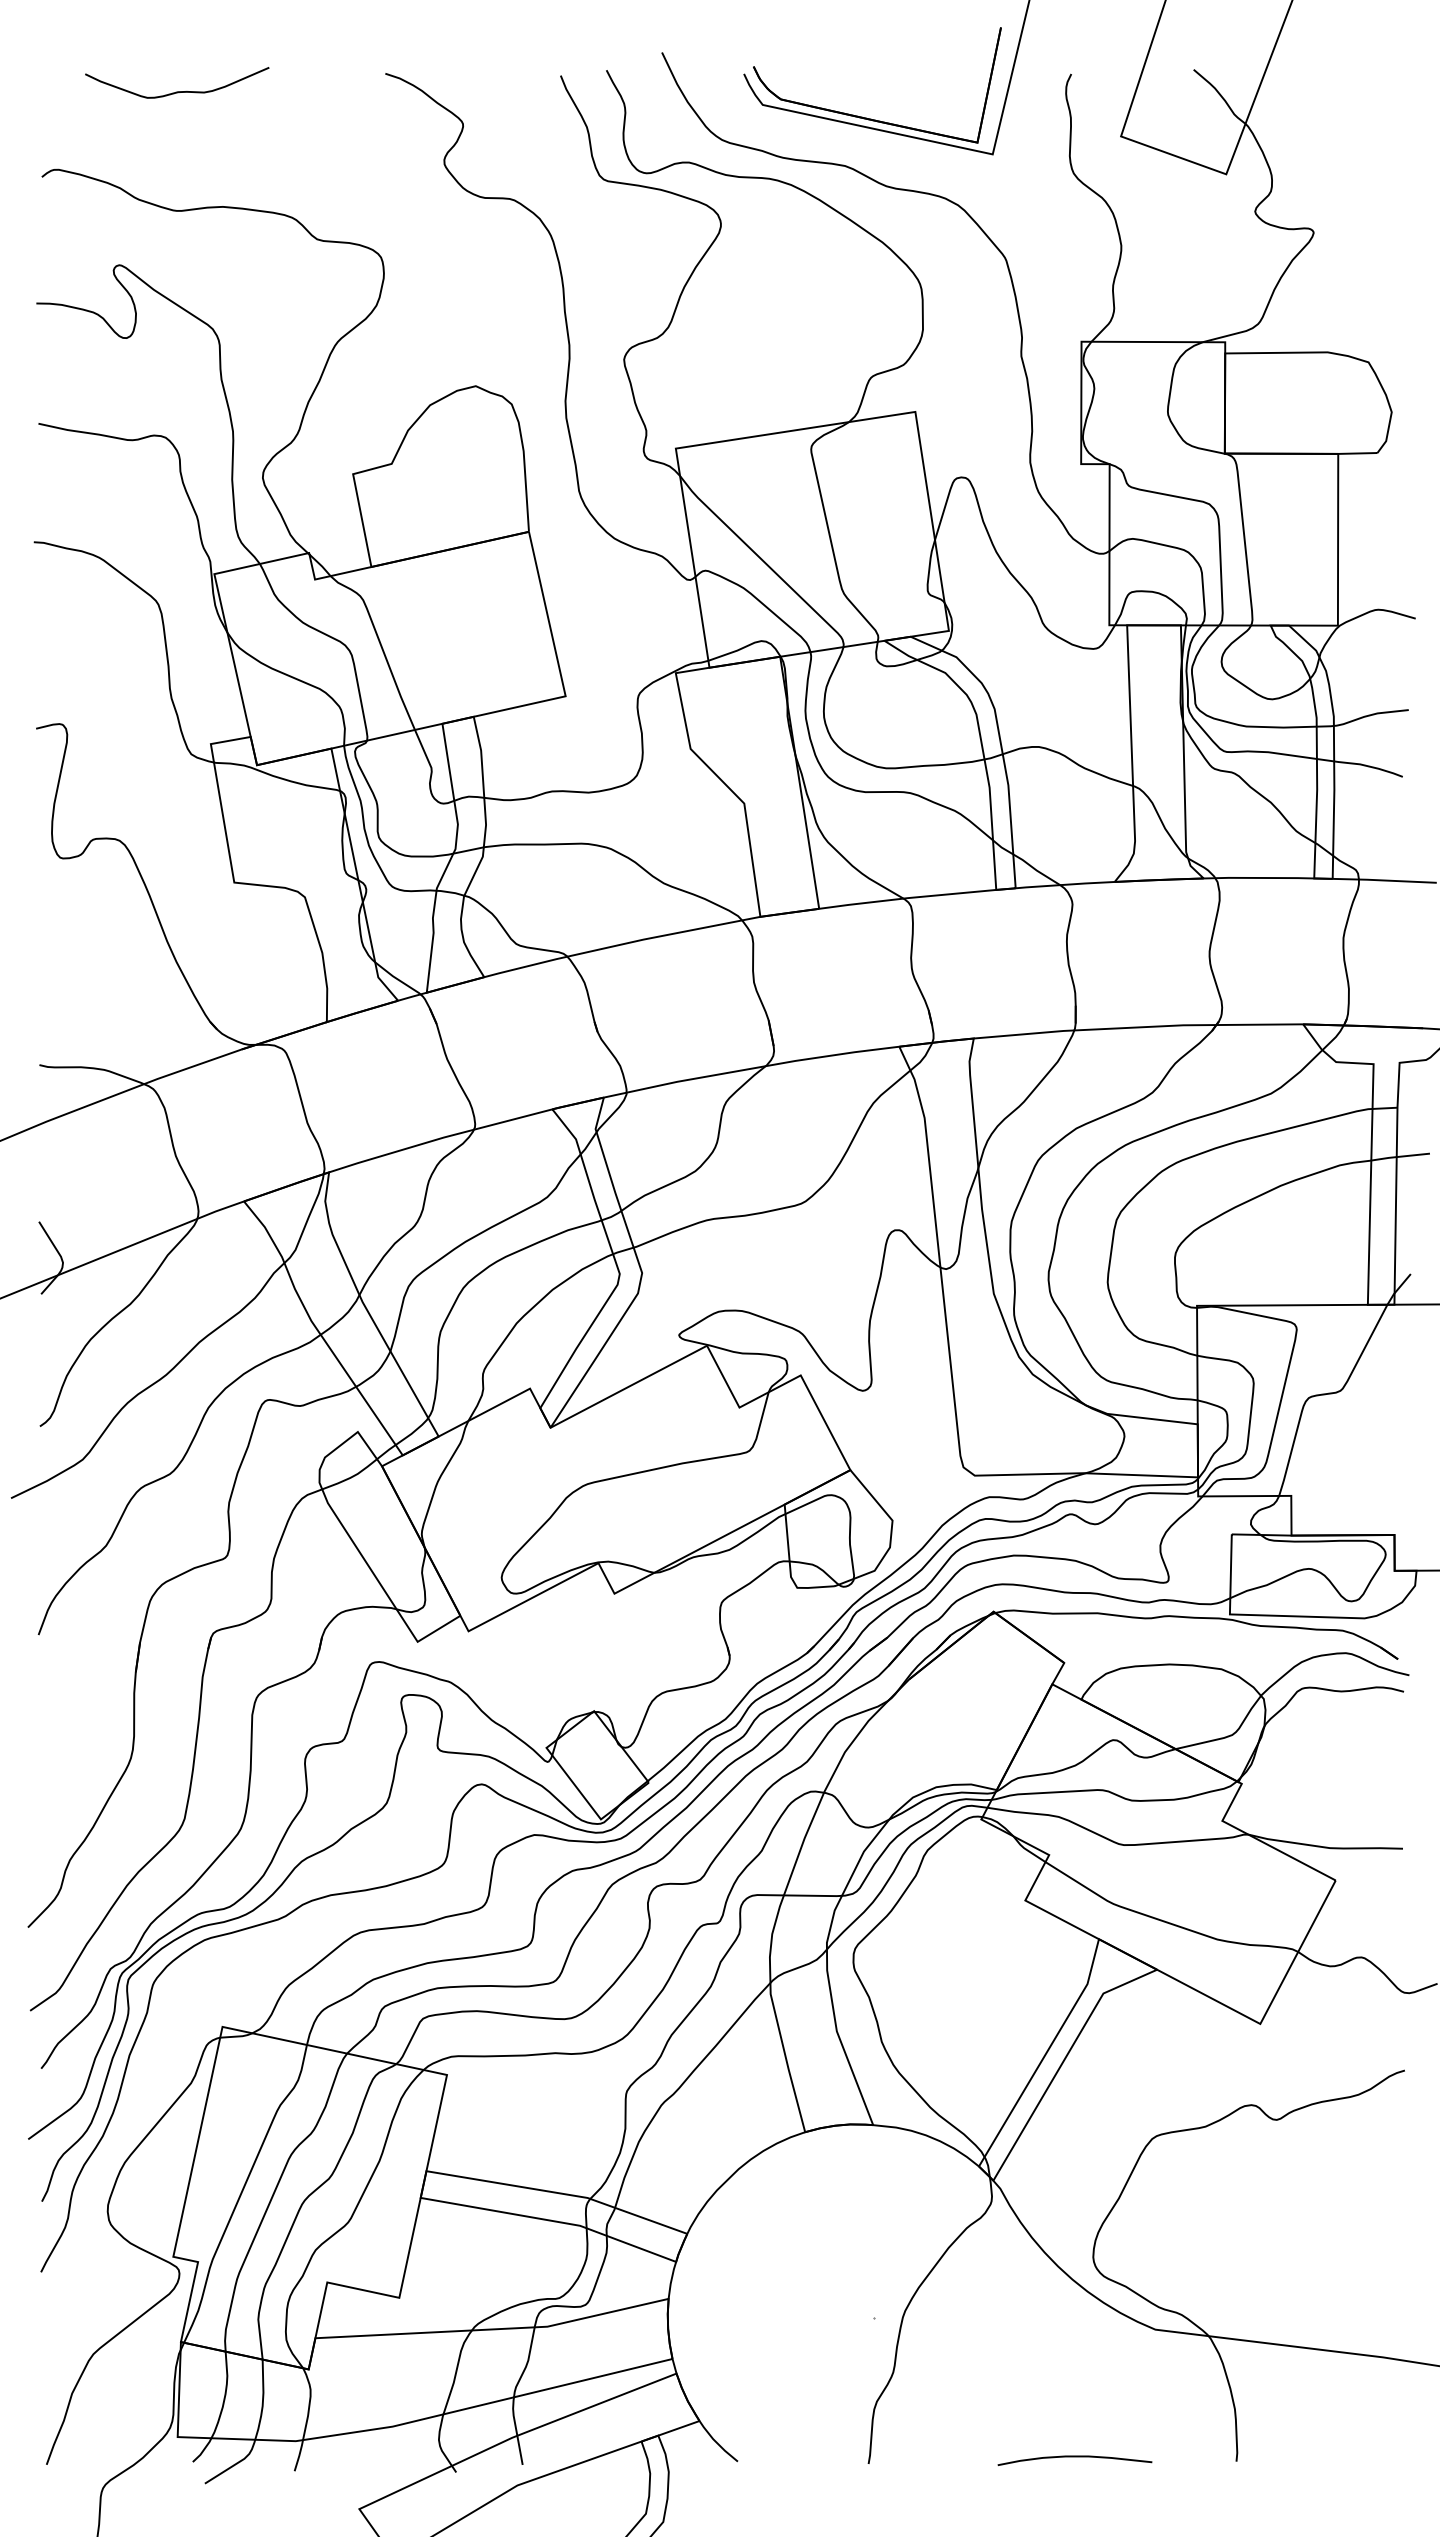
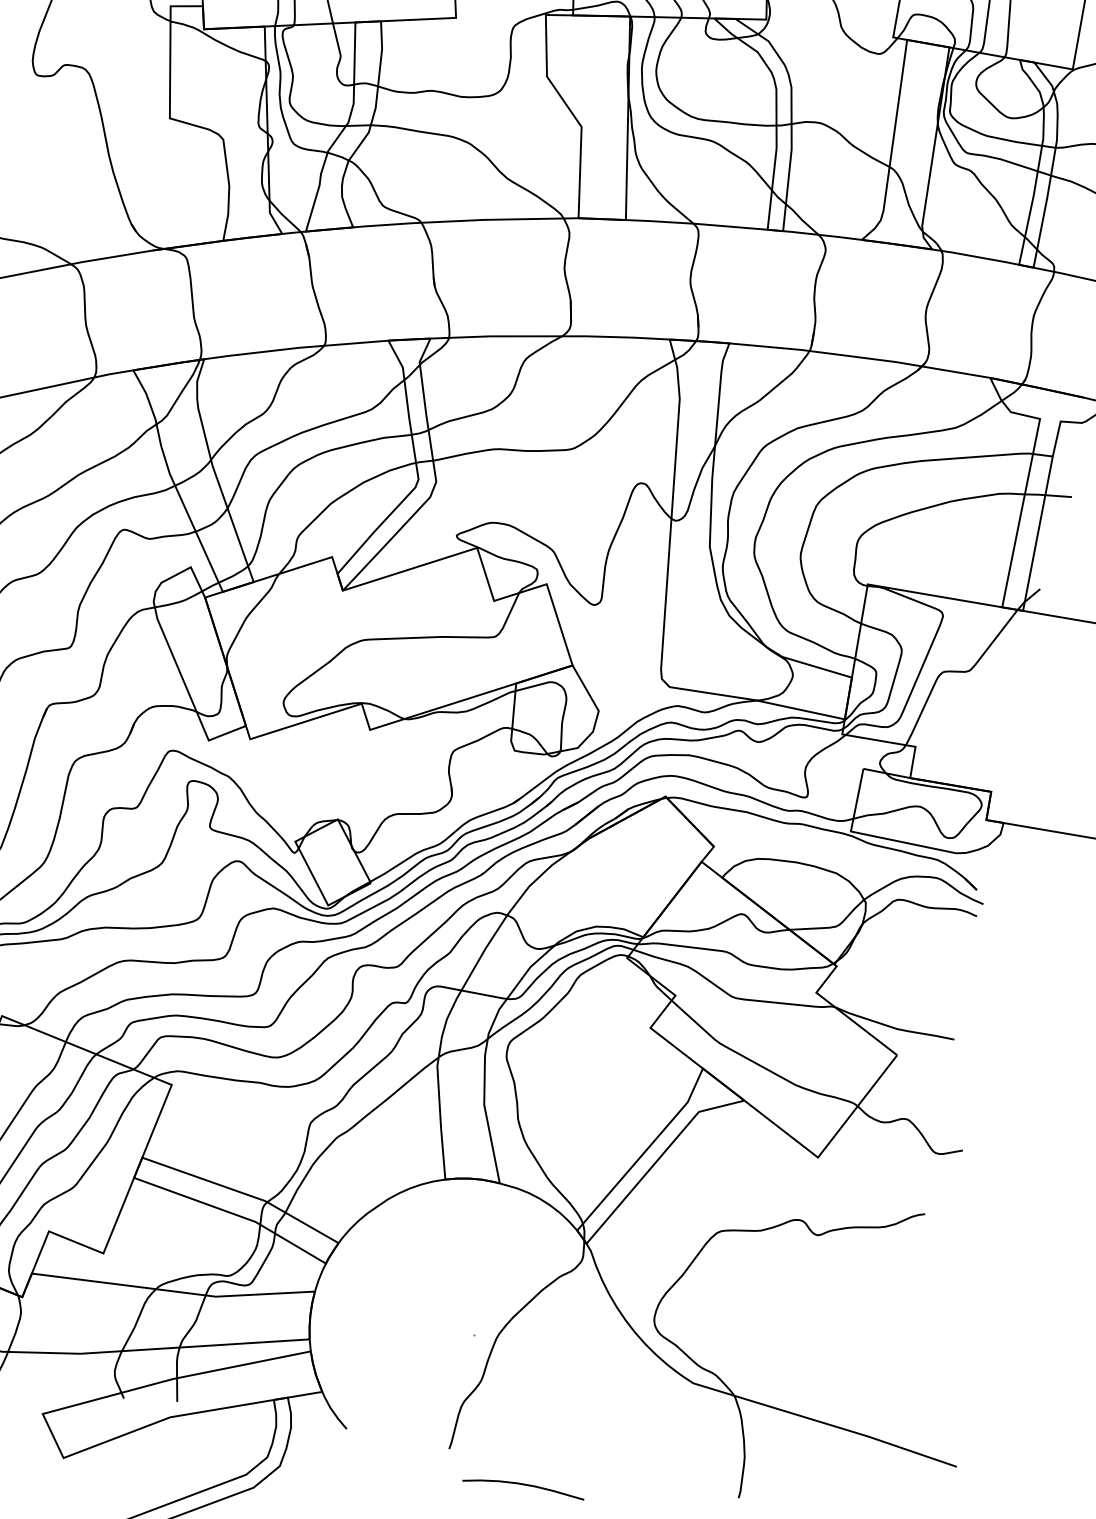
curve: (1074, 2457) -> (523, 1485), moved

